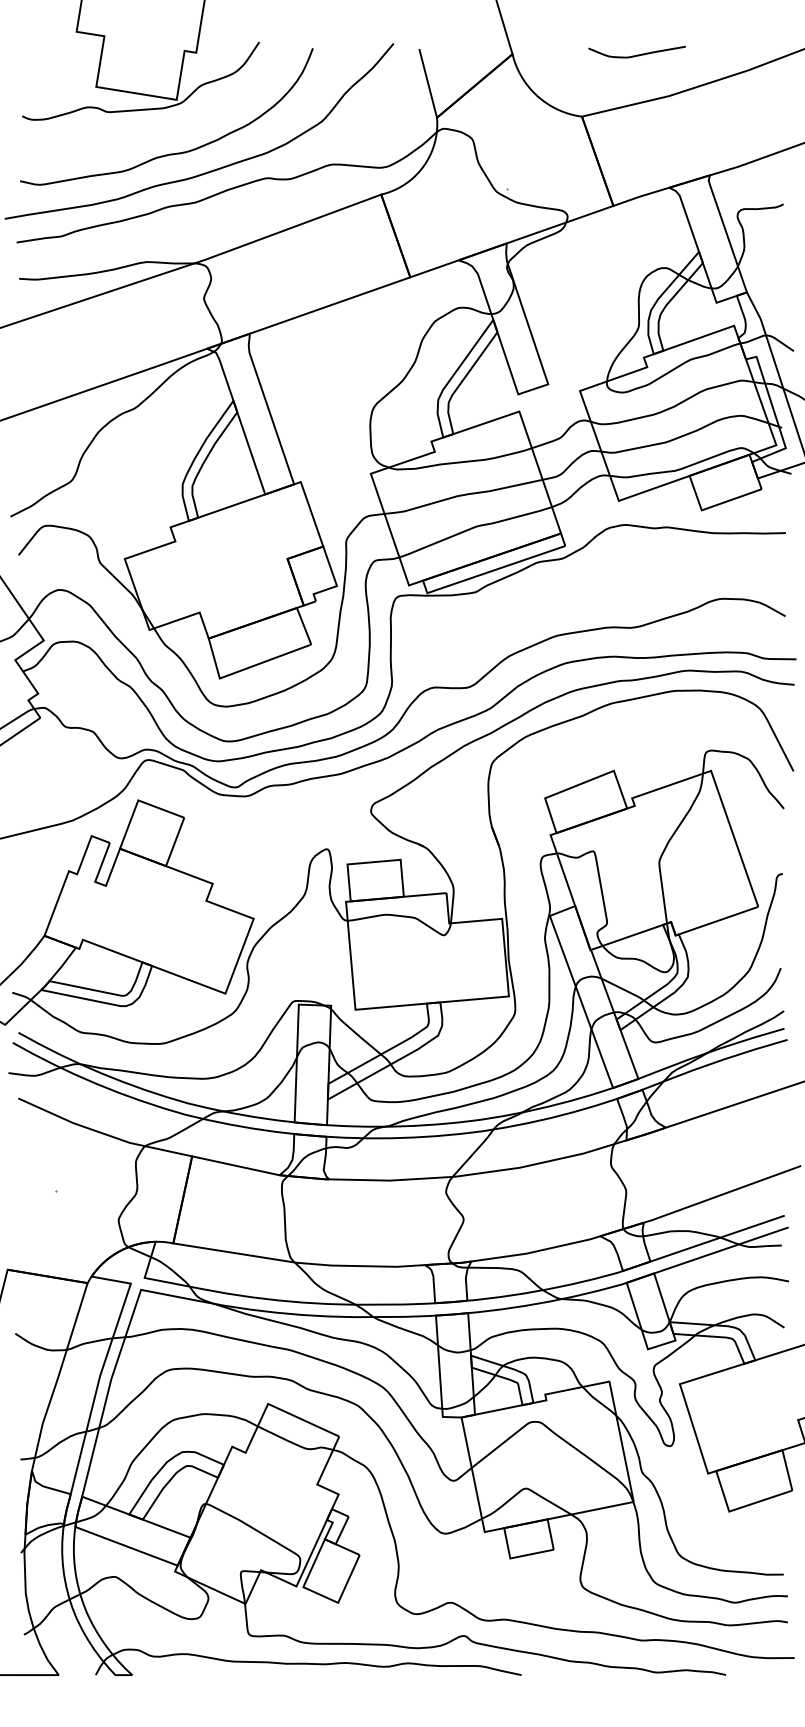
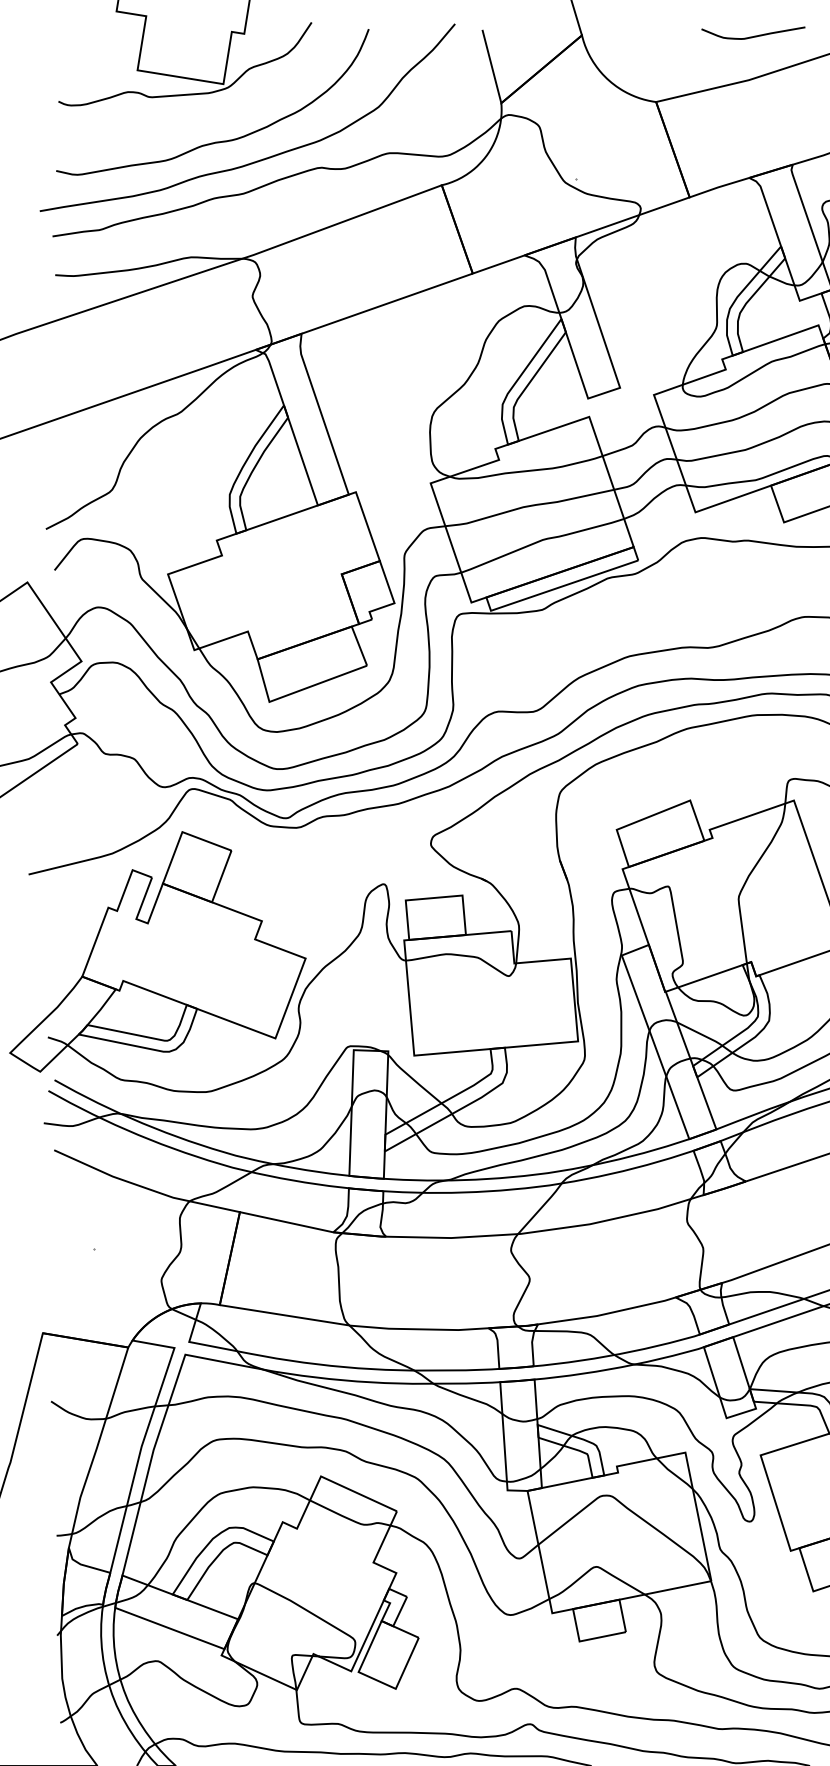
curve: (636, 54) -> (752, 35), moved

